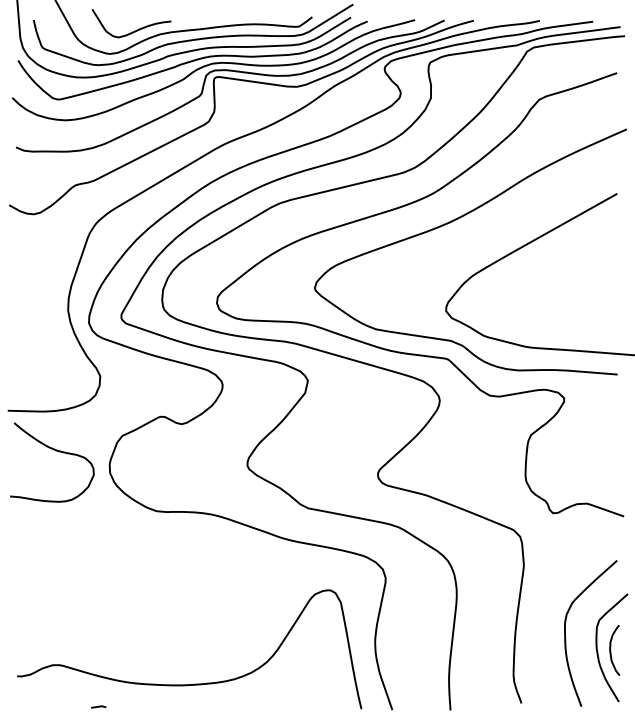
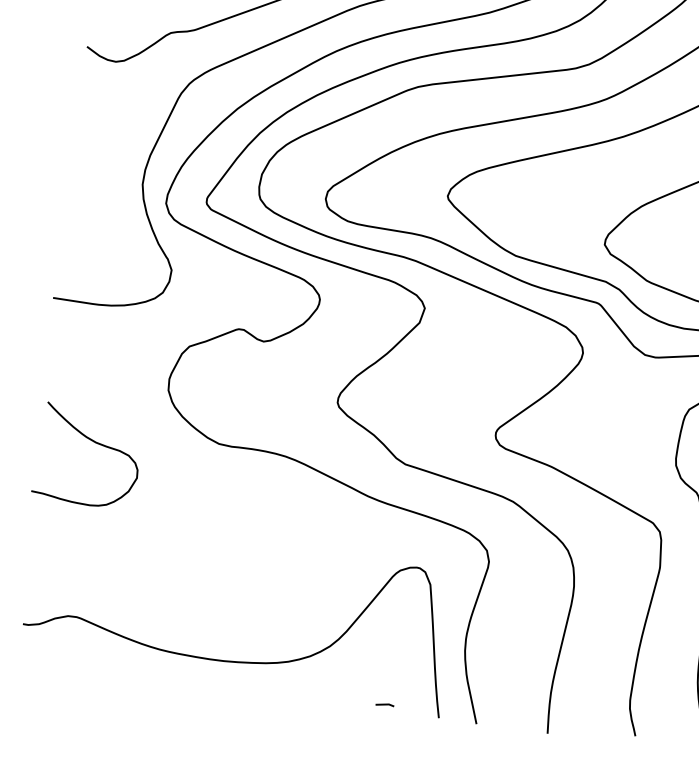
curve: (56, 451) -> (95, 443), moved
line: (98, 706) -> (384, 704), moved

